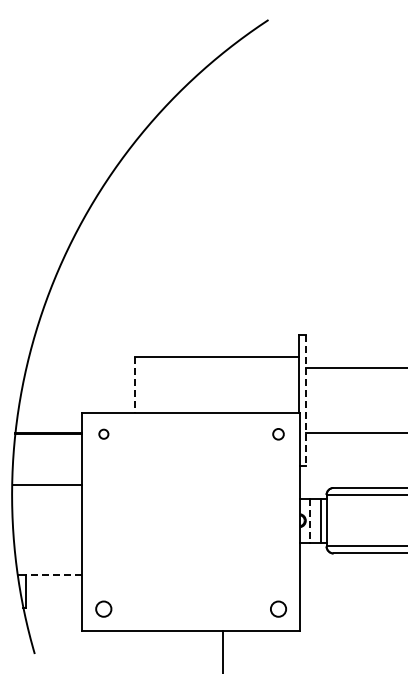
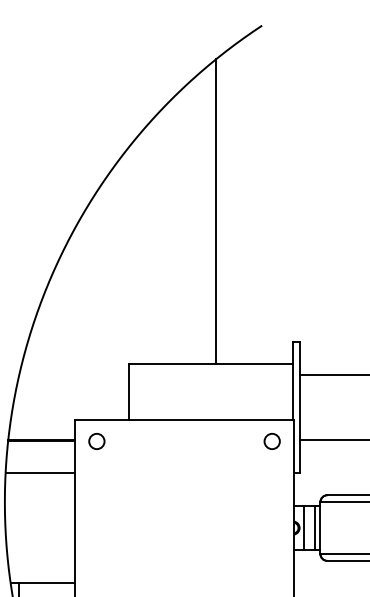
line: (222, 204) -> (215, 210), added
line: (135, 384) -> (128, 391), dashed -> solid
line: (305, 400) -> (299, 407), dashed -> solid
circle: (103, 433) -> (96, 440), size x1.67
circle: (278, 433) -> (272, 440), size x1.43
line: (46, 485) -> (39, 473), moved
line: (310, 520) -> (304, 527), dashed -> solid
line: (54, 575) -> (47, 583), dashed -> solid

